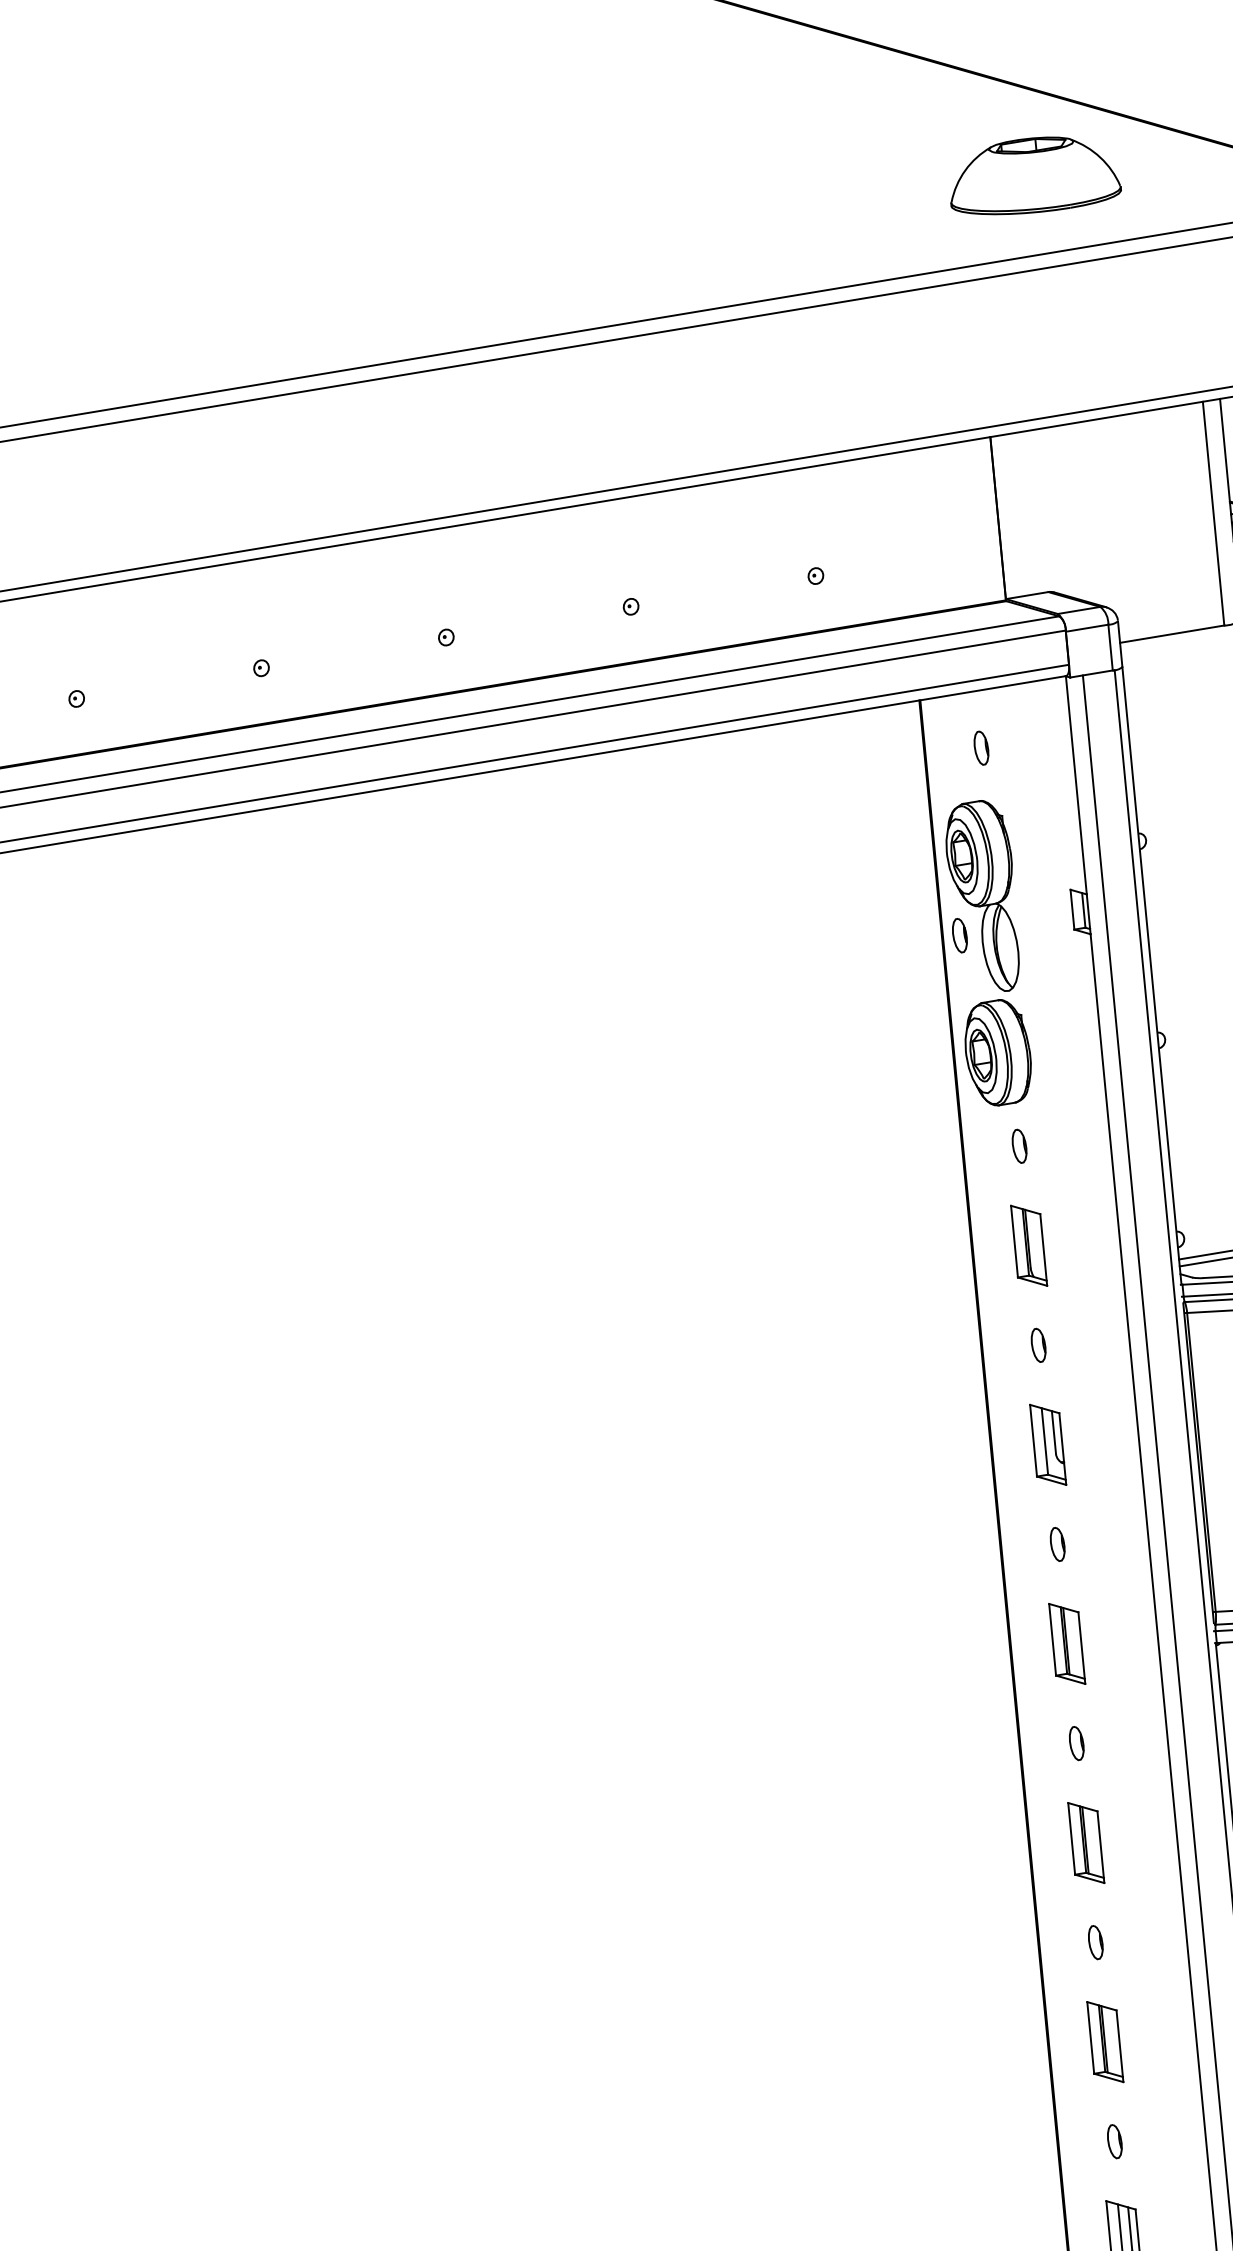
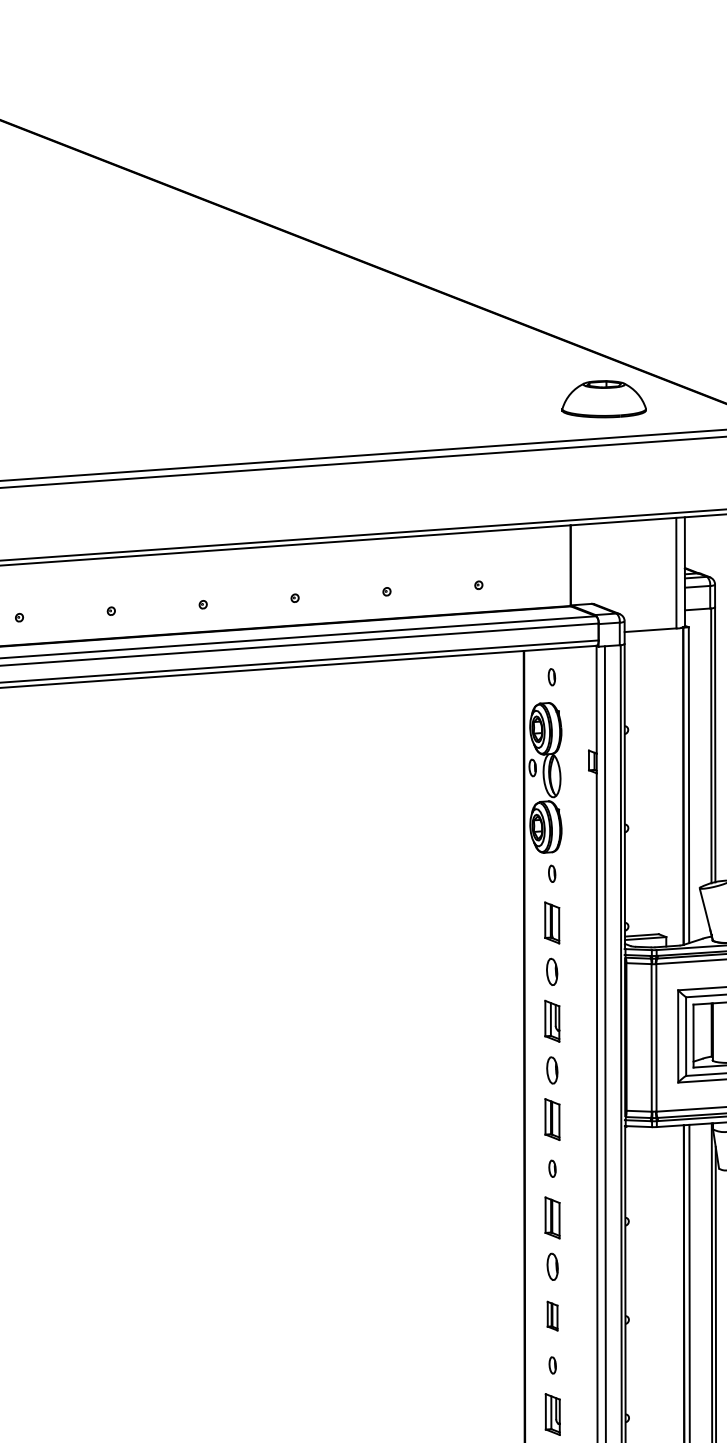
part: (1039, 1346) -> (552, 972), size x1.6
part: (1057, 1544) -> (552, 1070), size x1.6
part: (1095, 1943) -> (552, 1267), size x1.6
part: (1104, 2040) -> (552, 1315), size x0.7

